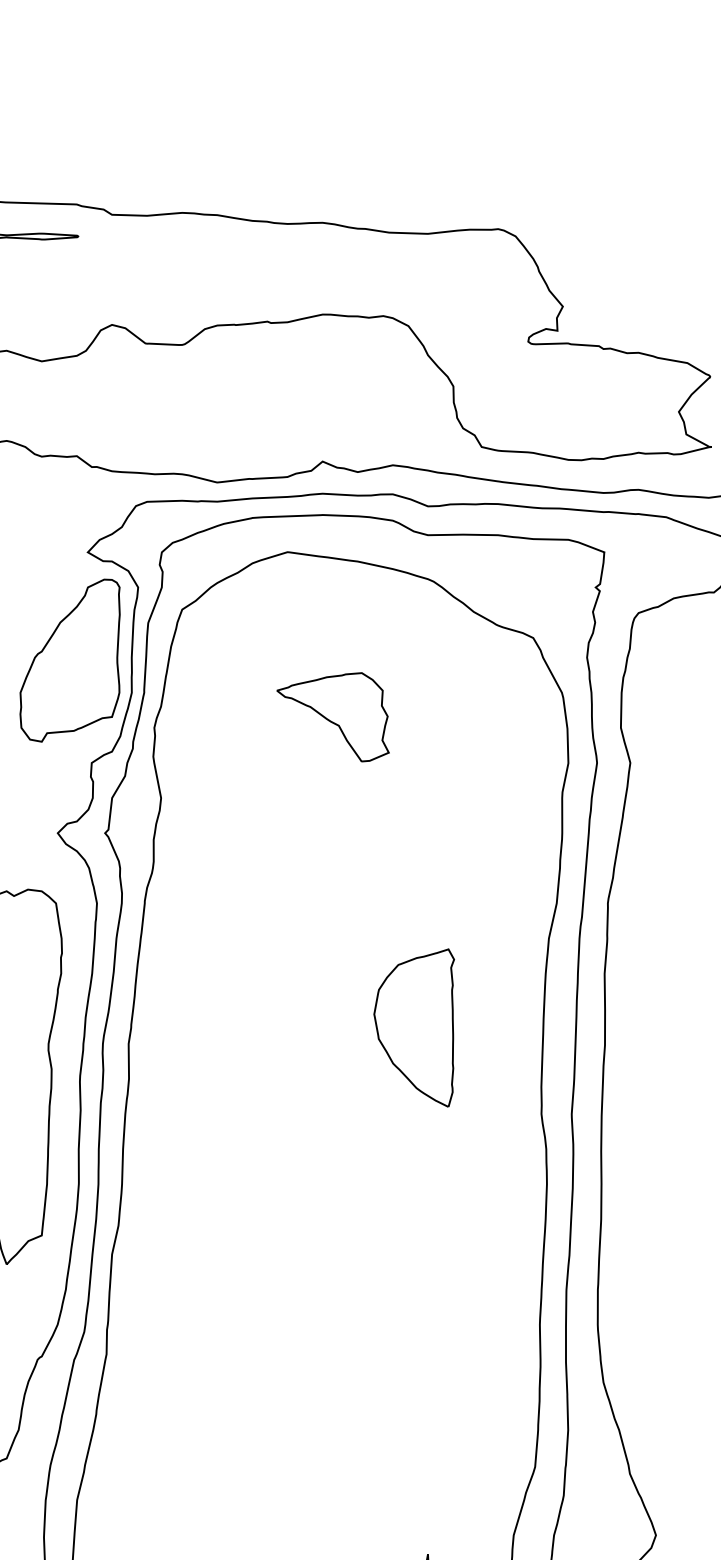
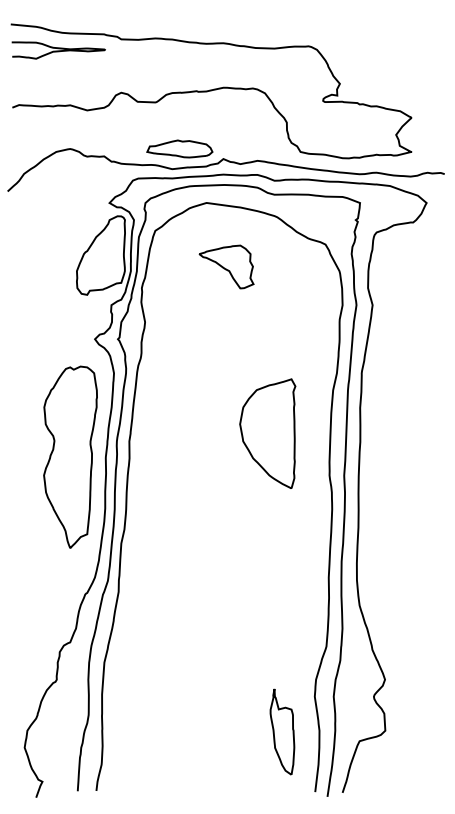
part: (232, 439) -> (179, 148), added
part: (333, 716) -> (226, 266), moved
part: (413, 1027) -> (267, 433), size x1.43

